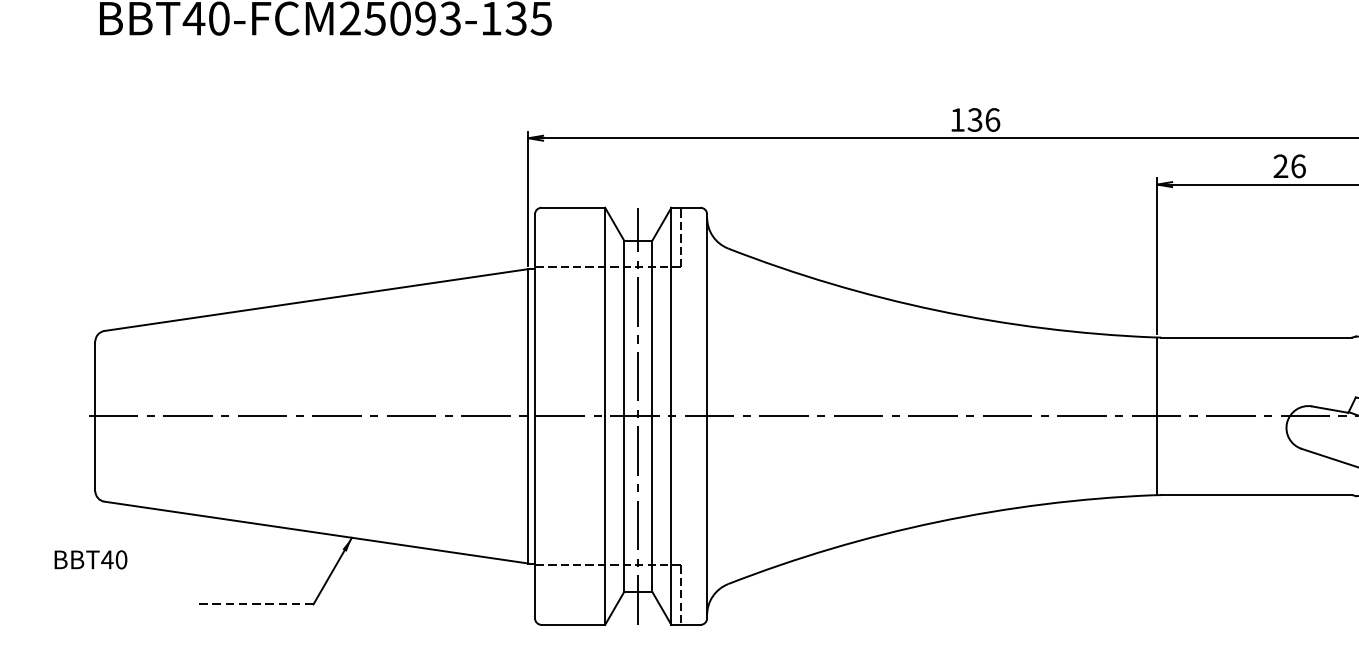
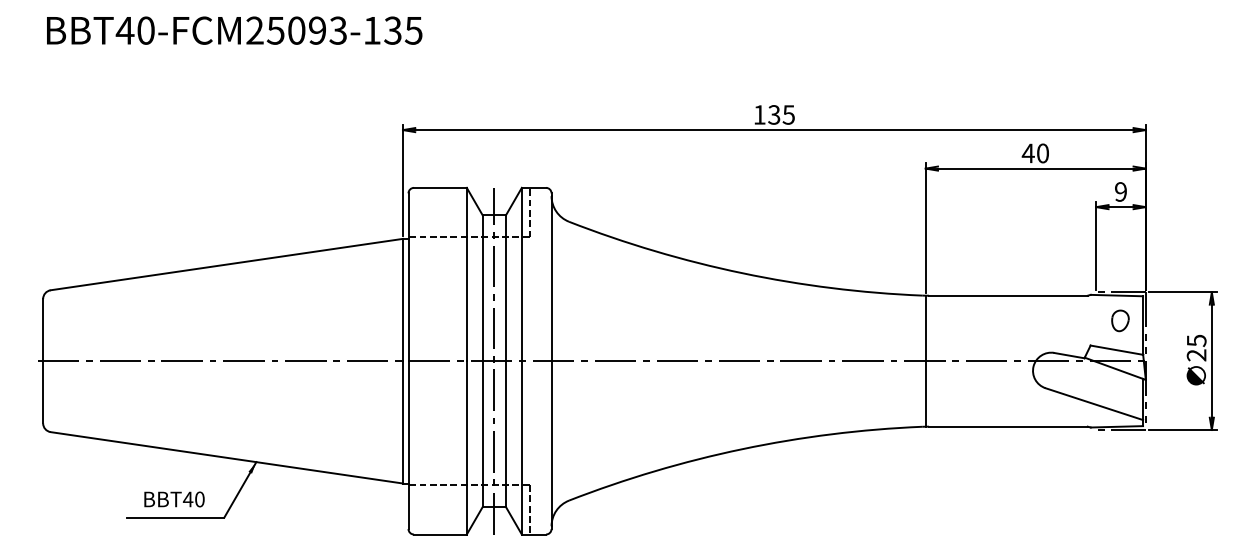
text: (992, 119) -> (788, 114), 136 -> 135
text: (1289, 166) -> (1035, 153), 26 -> 40
text: (90, 559) -> (174, 499), moved
line: (254, 604) -> (175, 517), dashed -> solid

